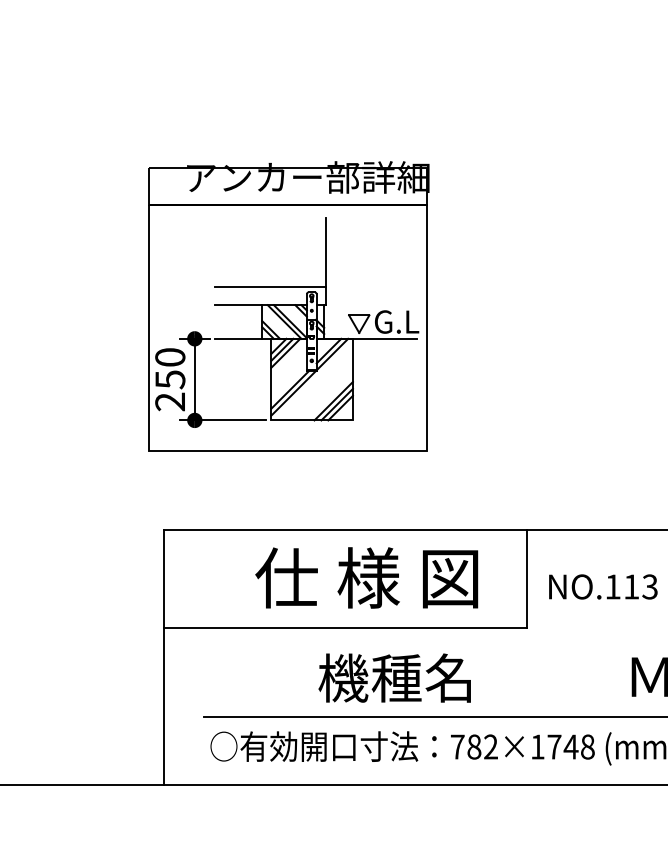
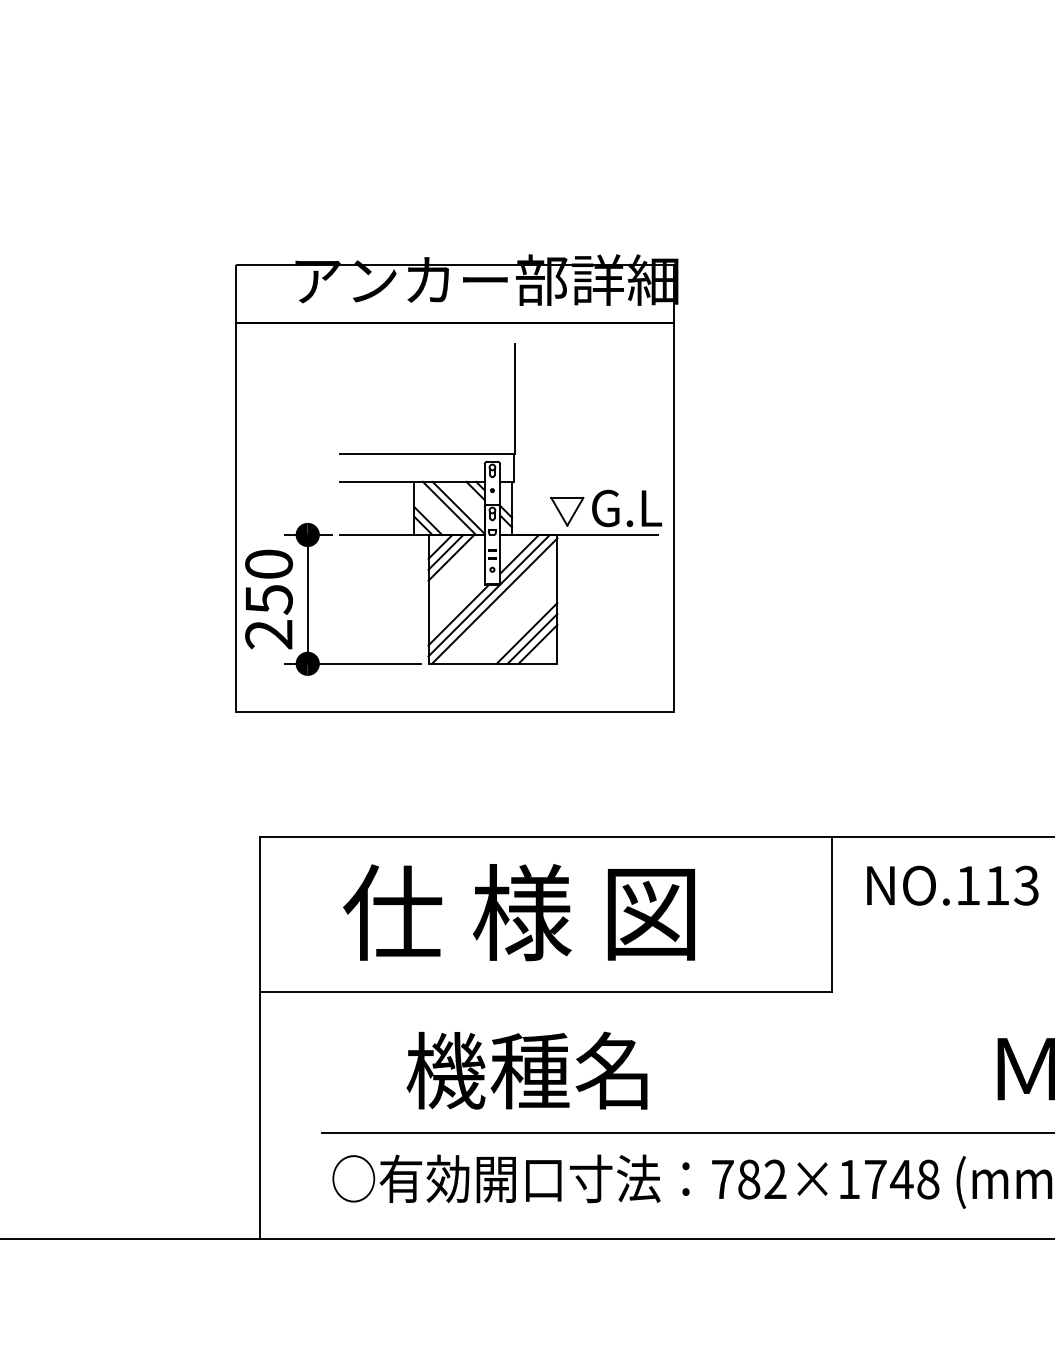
line: (312, 380) -> (493, 600), added
text: (366, 577) -> (518, 911), moved
text: (603, 586) -> (953, 884), moved
text: (394, 677) -> (526, 1069), moved

